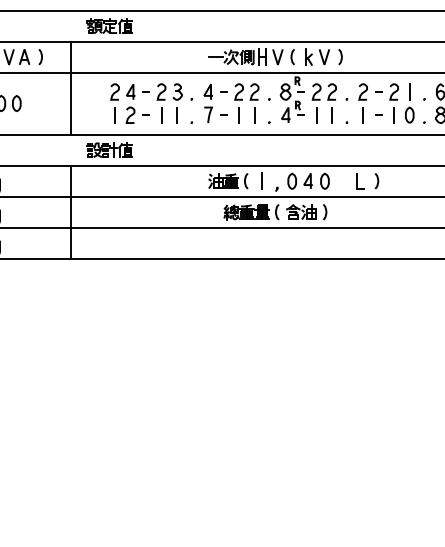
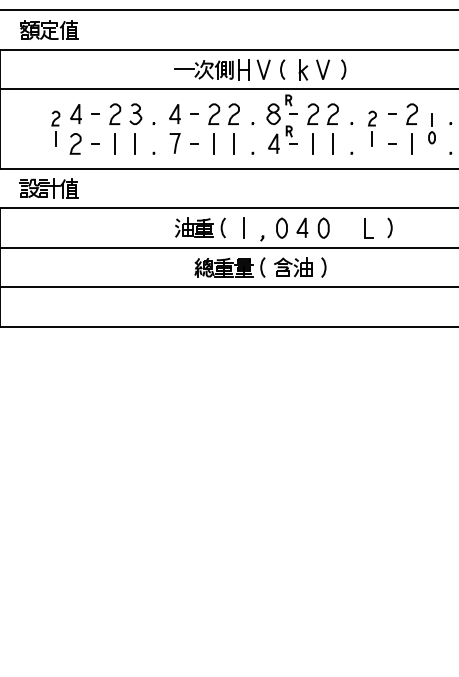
part: (114, 103) -> (55, 128), size x0.7
part: (362, 103) -> (371, 128), size x0.7
part: (409, 103) -> (431, 128), size x0.6

